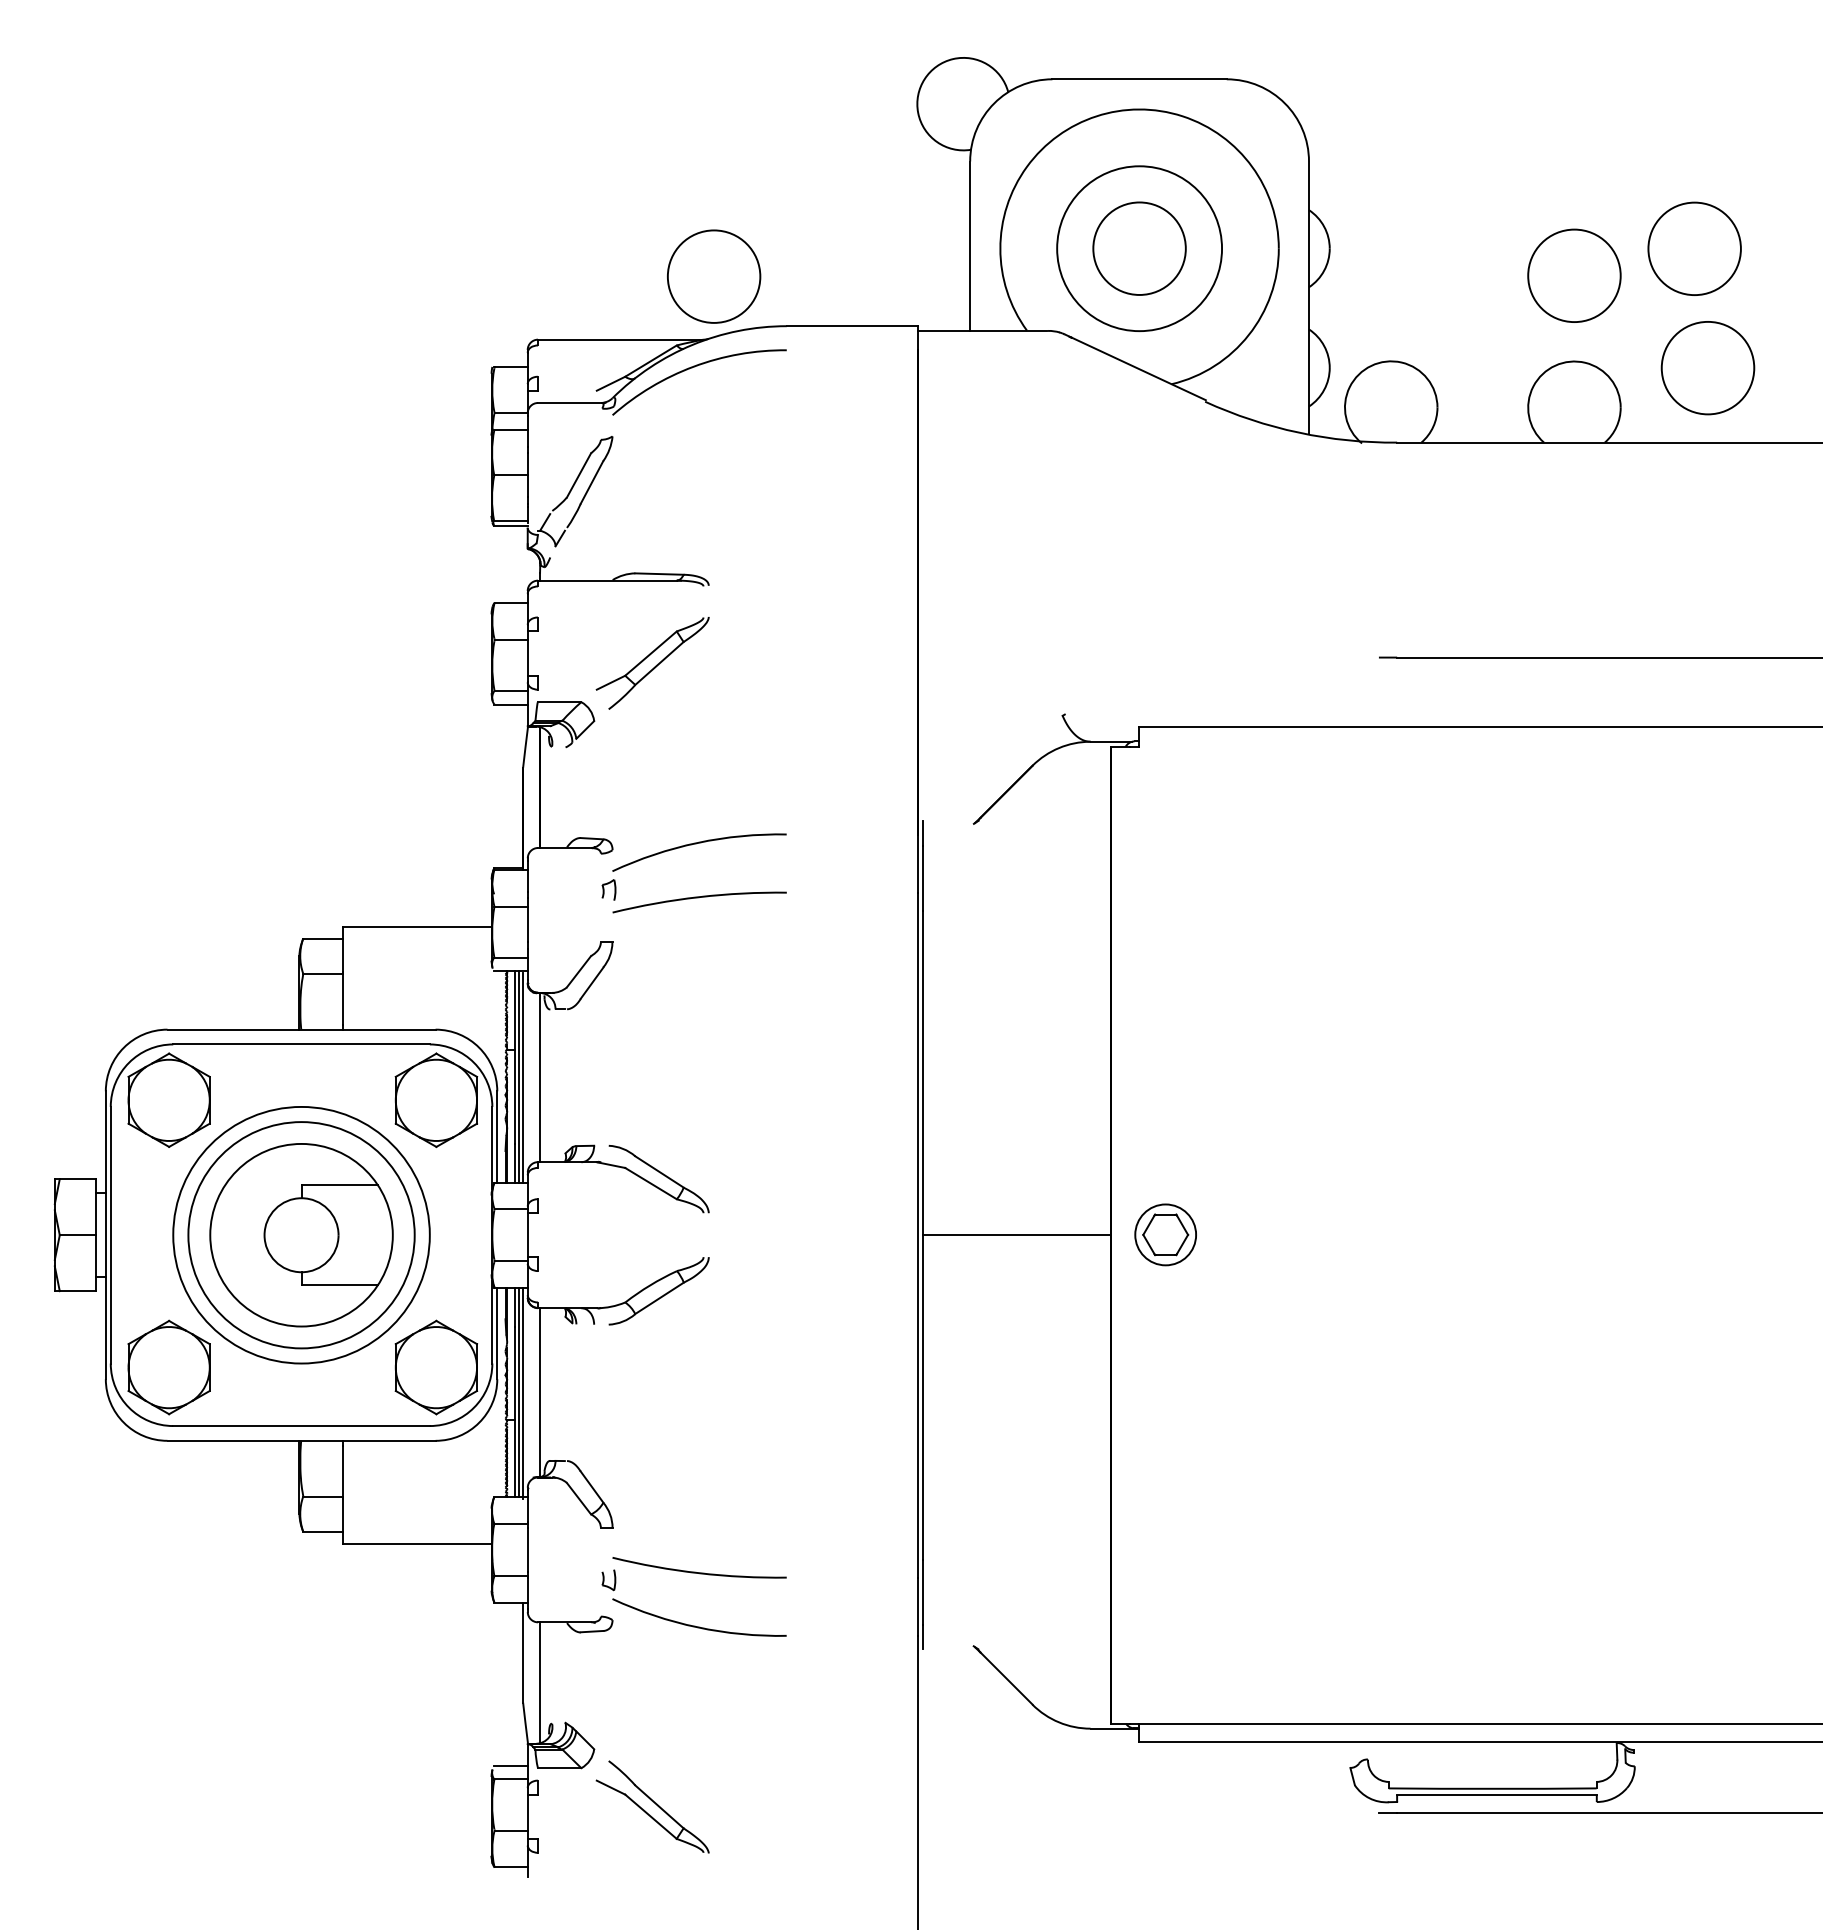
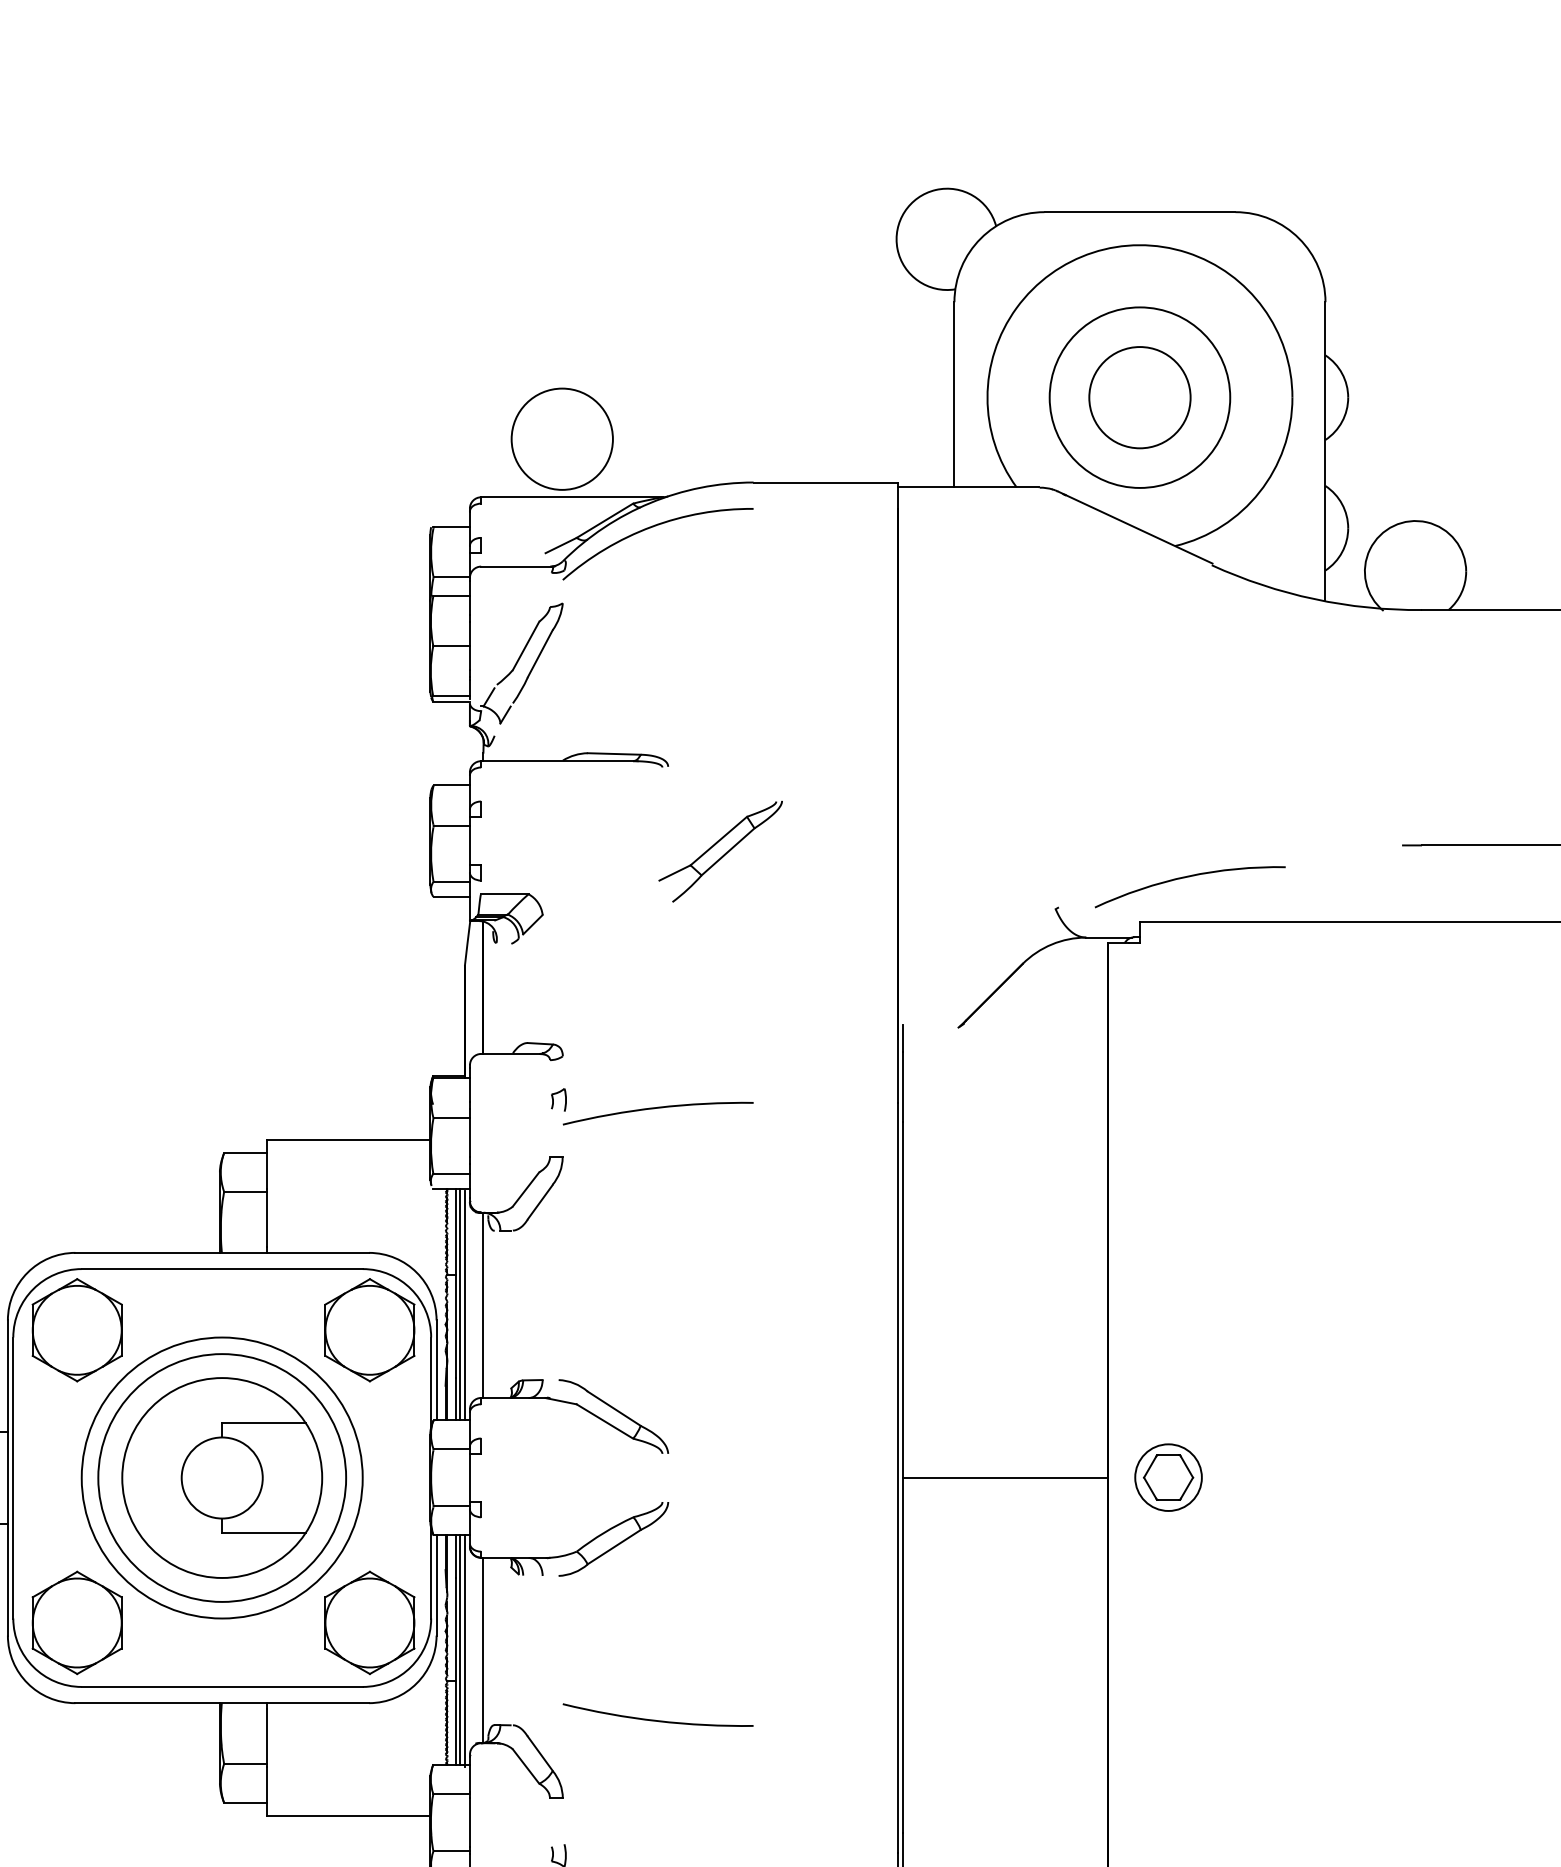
circle: (714, 276) -> (562, 439), moved
part: (652, 663) -> (720, 851), moved
arc: (696, 844) -> (1186, 878), moved
arc: (699, 1572) -> (658, 1720), moved

